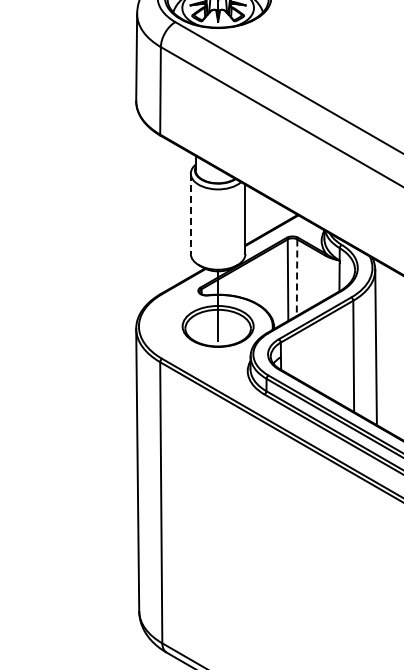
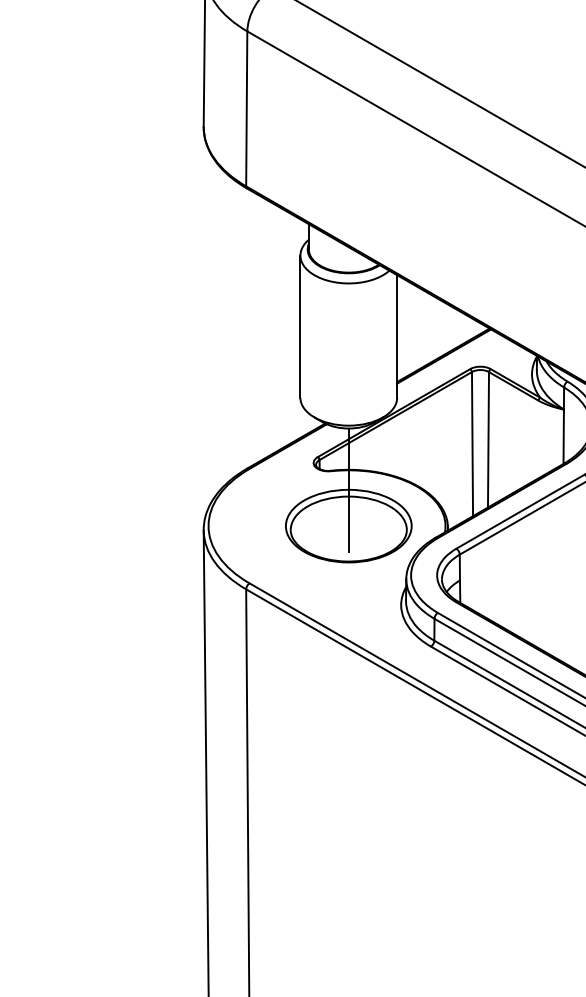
line: (190, 214) -> (299, 327), dashed -> solid
line: (297, 278) -> (489, 441), dashed -> solid

